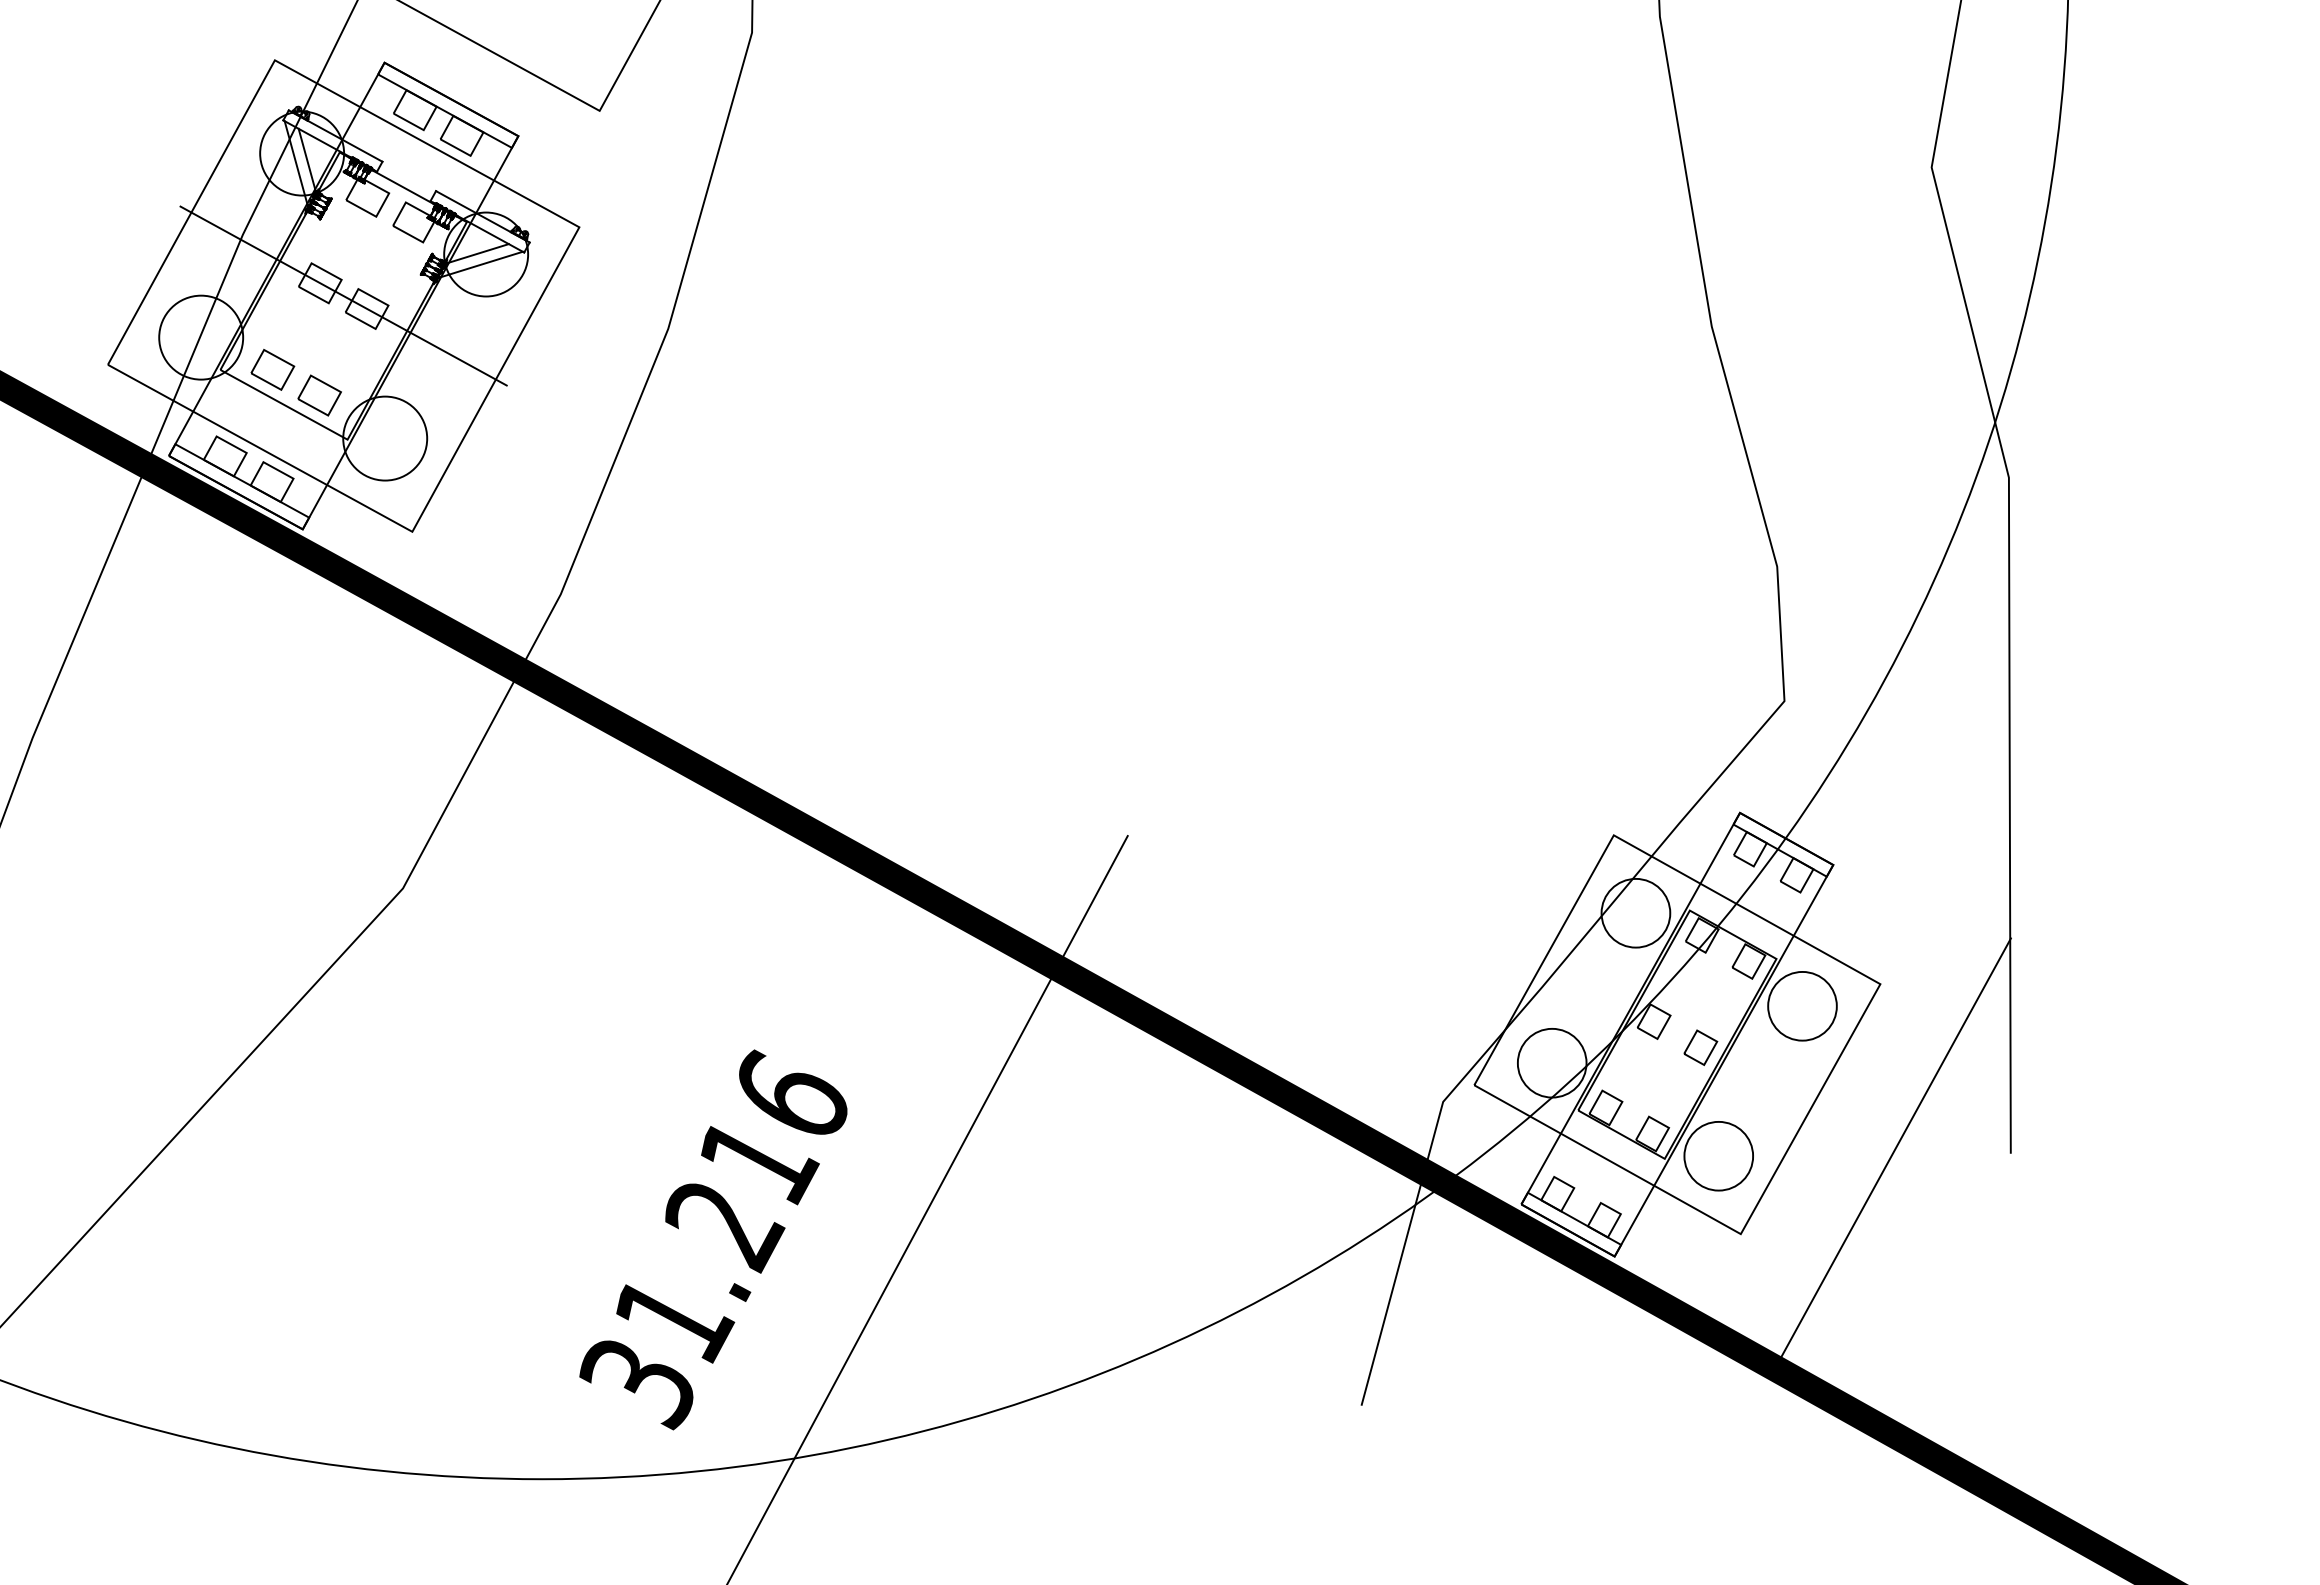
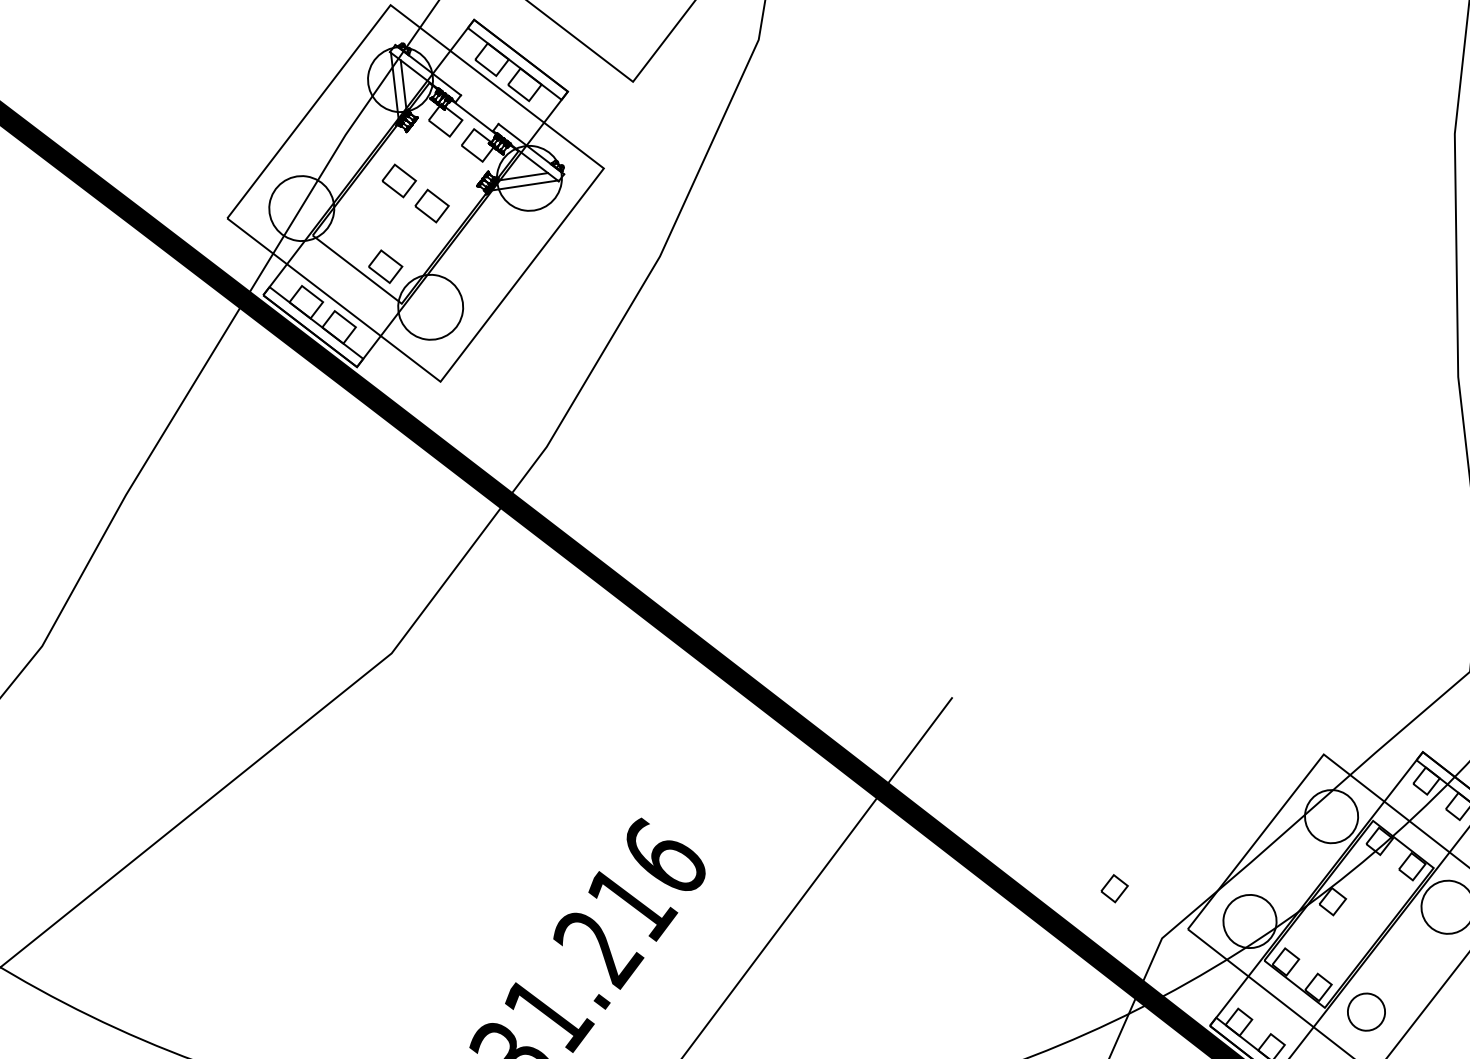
line: (343, 296) -> (415, 193), removed
part: (272, 369) -> (352, 241), removed
part: (1700, 1047) -> (1114, 888), moved
circle: (1718, 1155) -> (1366, 1011), size x0.7

